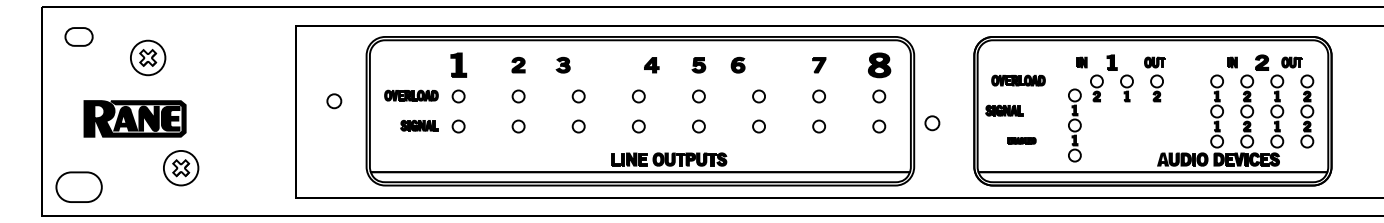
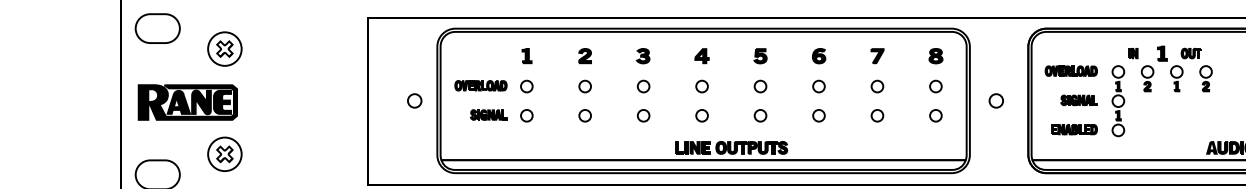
part: (78, 36) -> (157, 28), size x1.67
part: (1154, 62) -> (1190, 53), moved
part: (458, 64) -> (526, 55), size x0.62
part: (562, 64) -> (642, 55), moved
part: (737, 64) -> (818, 55), moved
part: (878, 64) -> (935, 55), size x0.62
part: (651, 65) -> (701, 56), moved
part: (334, 101) -> (414, 101), moved
part: (1004, 110) -> (1079, 100), moved
part: (134, 118) -> (187, 102), moved
part: (932, 123) -> (996, 101), moved
part: (1074, 125) -> (1118, 101), moved
part: (1021, 140) -> (1074, 129), size x1.67
part: (181, 168) -> (225, 154), moved

